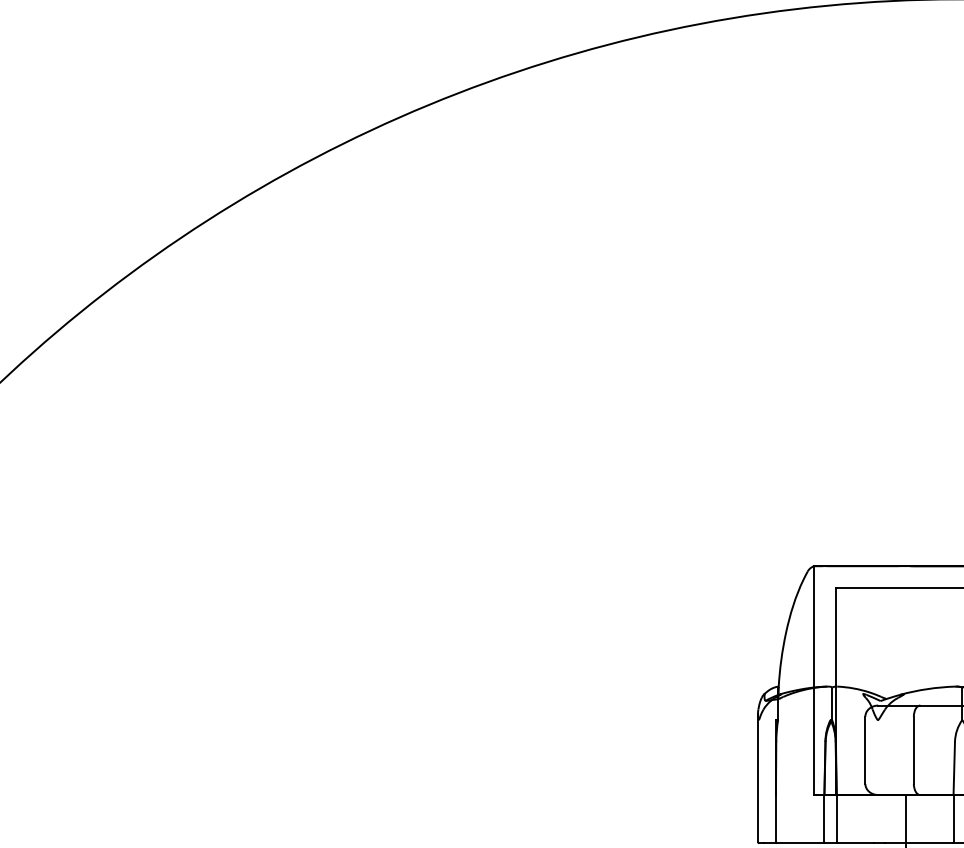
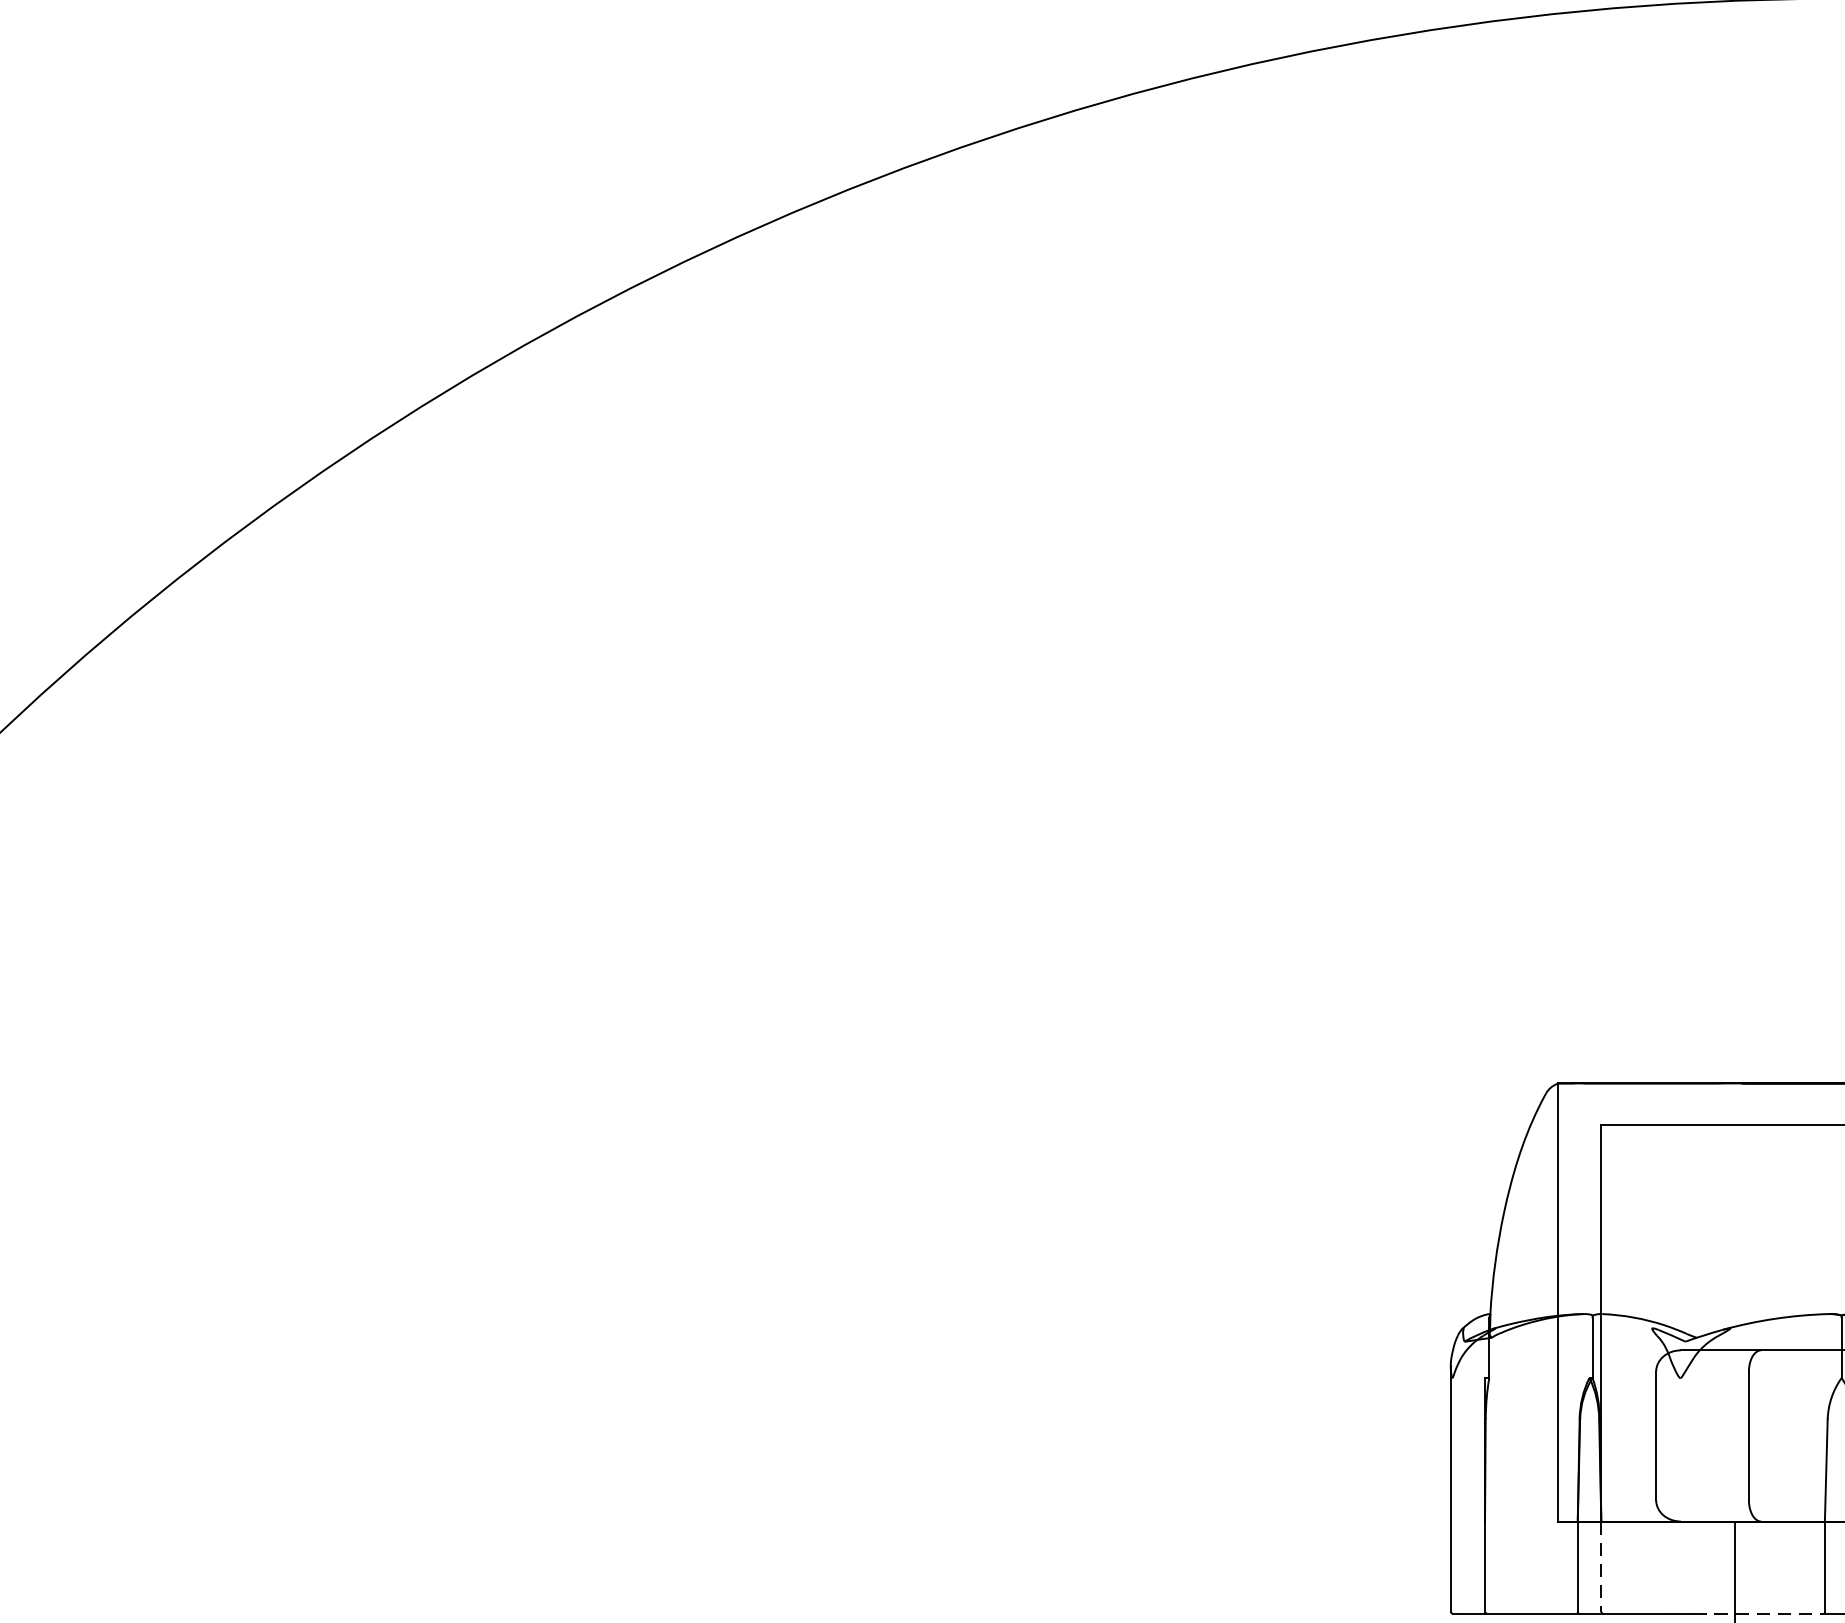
line: (836, 818) -> (1600, 1566), solid -> dashed
line: (919, 843) -> (1759, 1614), solid -> dashed

